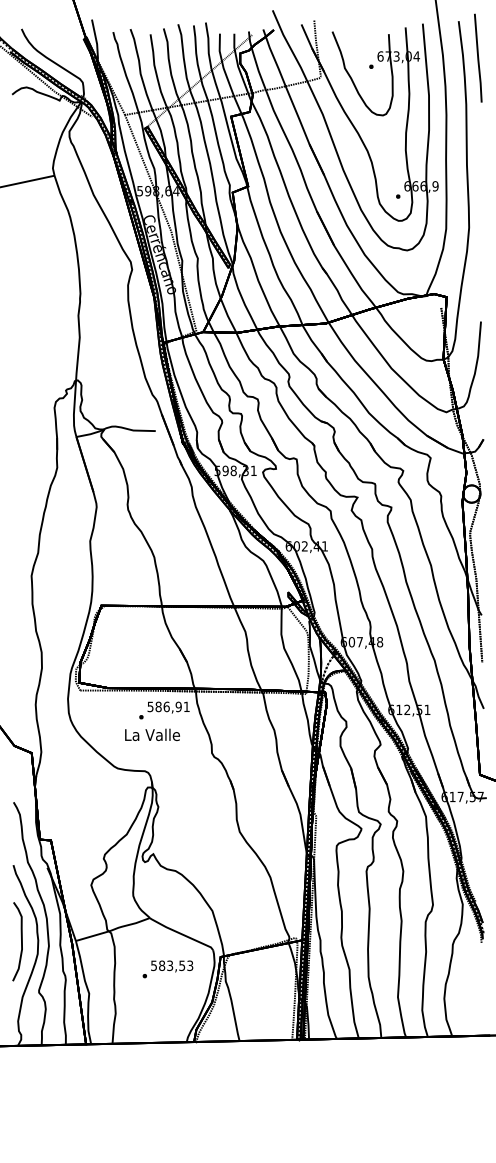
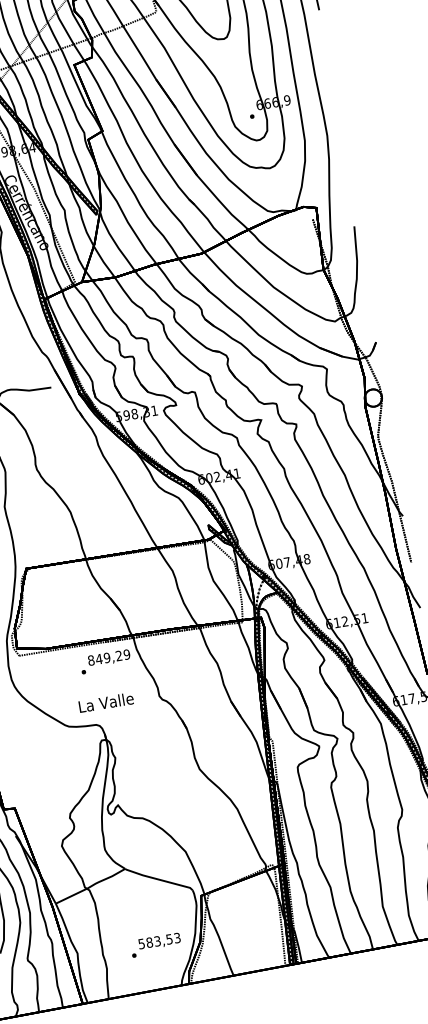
text: (168, 706) -> (108, 657), 586,91 -> 849,29
text: (152, 734) -> (106, 702), moved
text: (167, 969) -> (155, 945), moved

